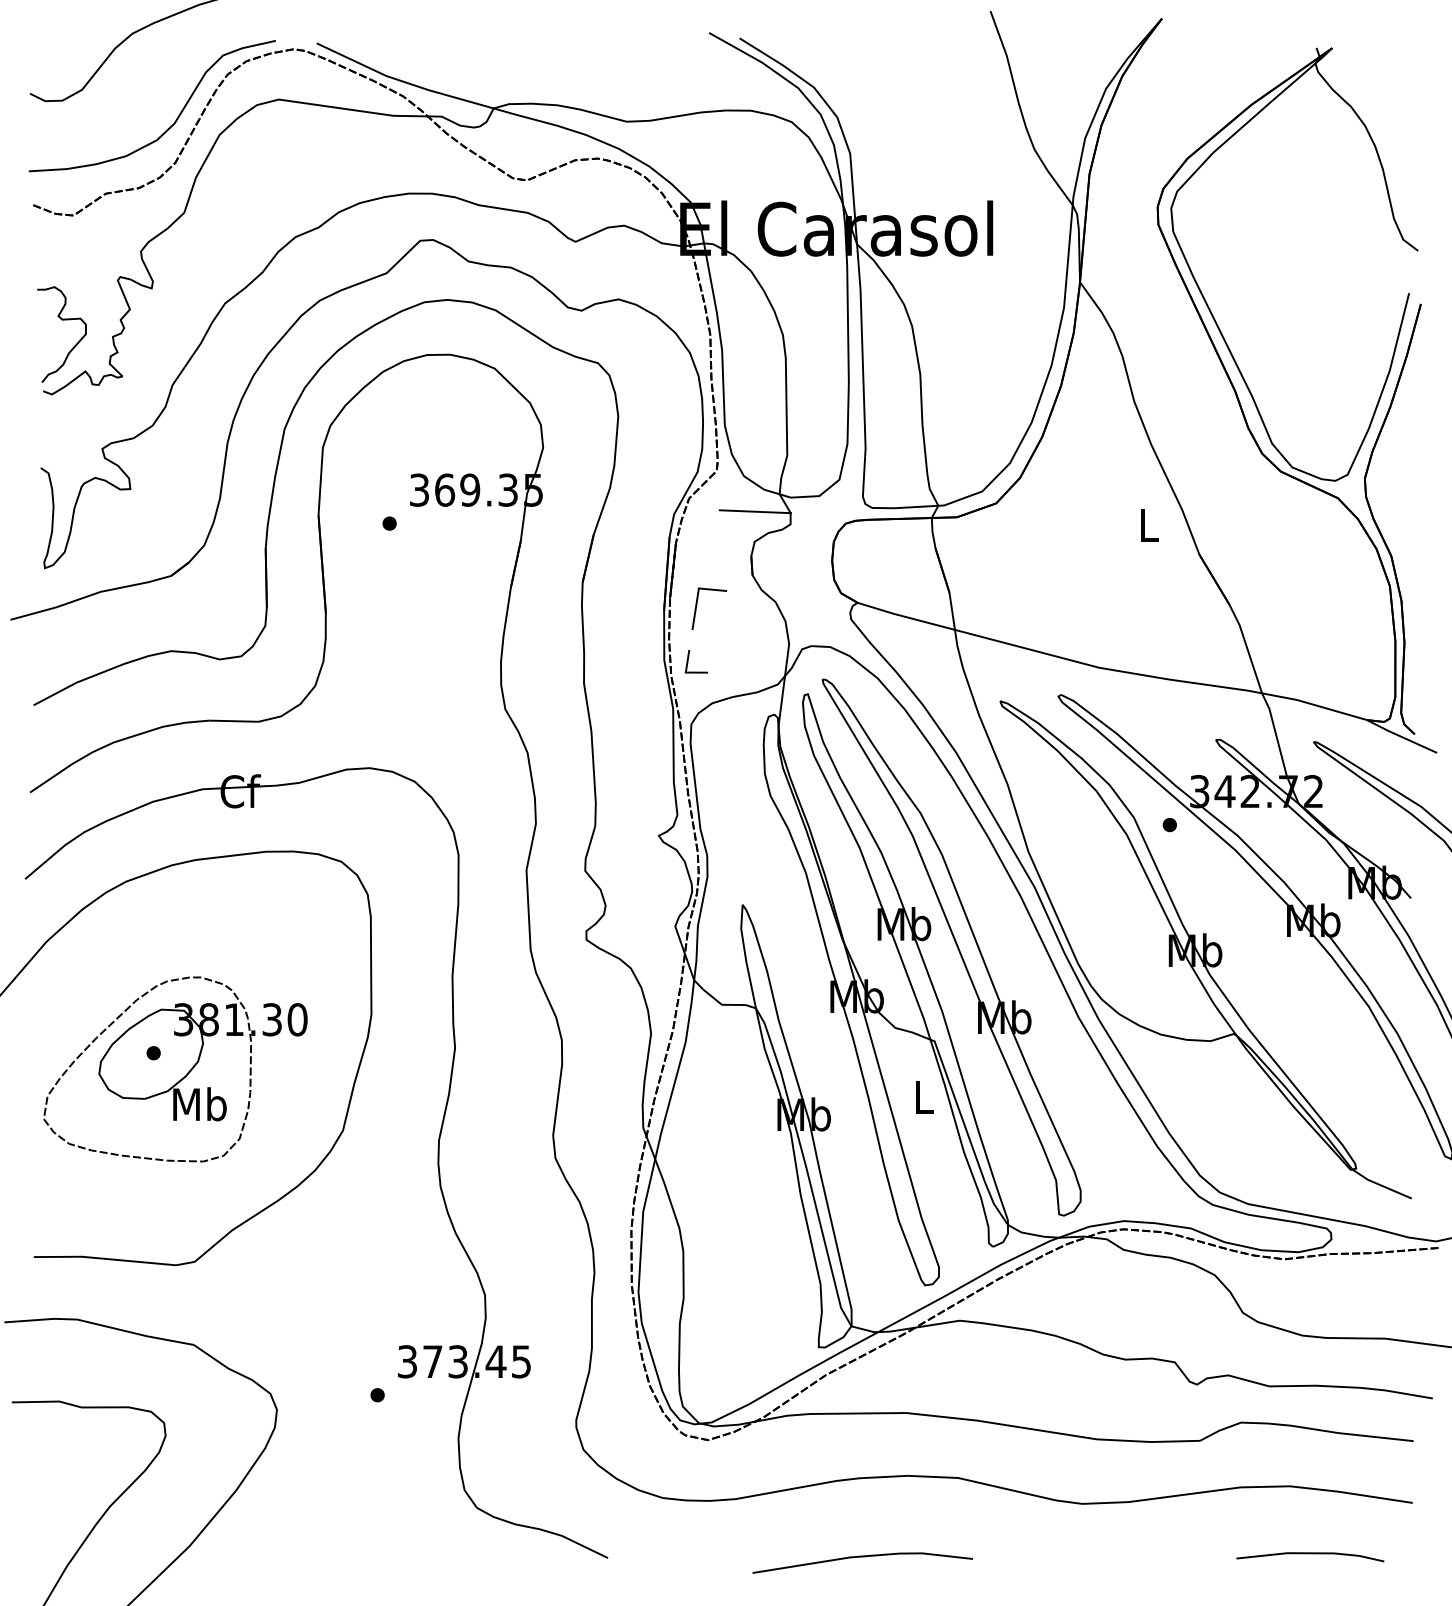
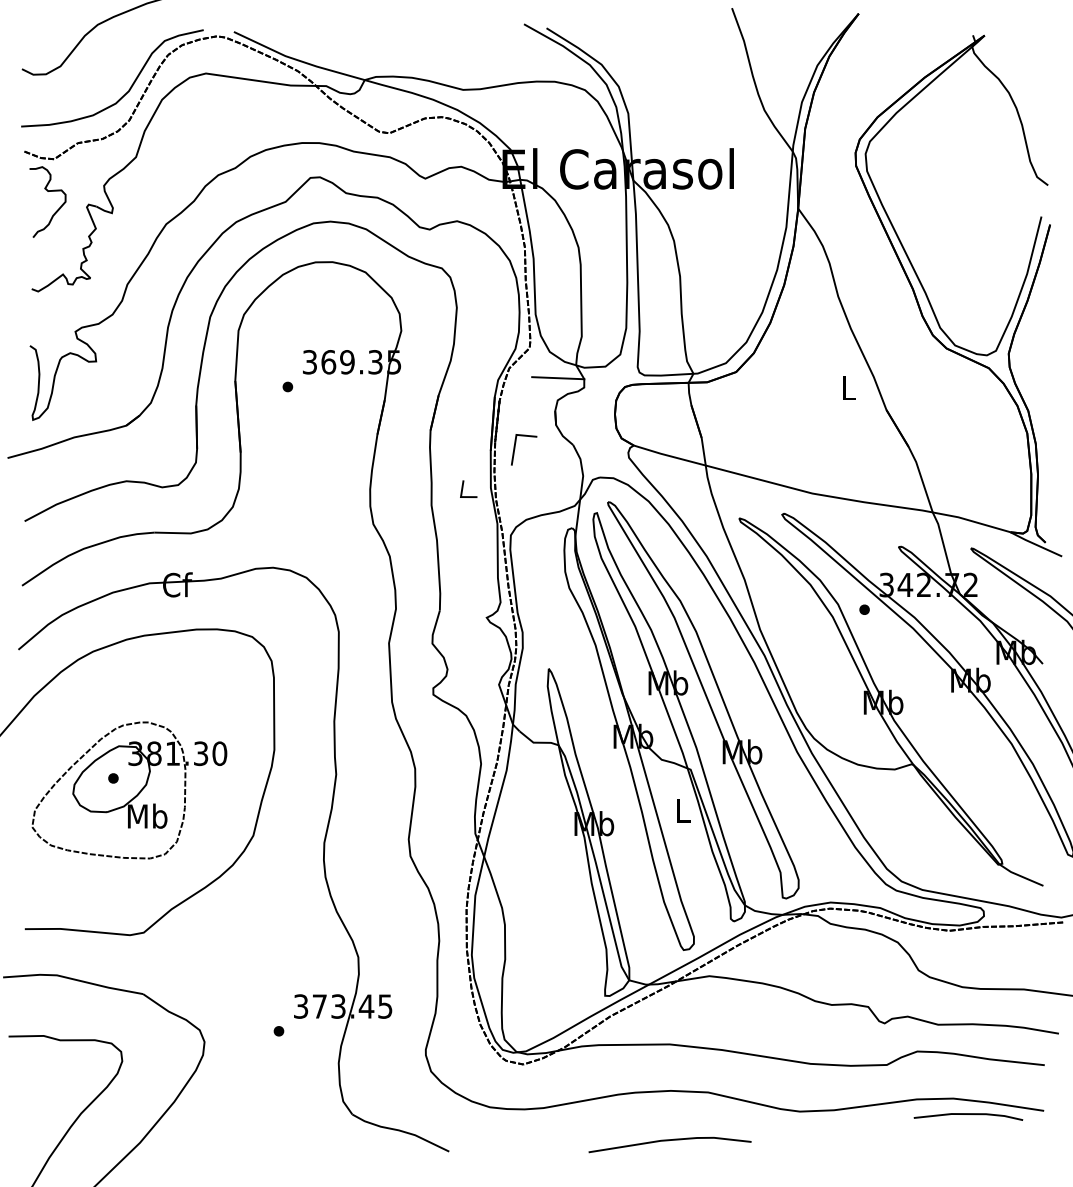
curve: (61, 320) -> (47, 191), moved
line: (688, 661) -> (462, 488), moved
line: (1310, 1554) -> (968, 1115), moved
line: (862, 1557) -> (669, 1140), moved

